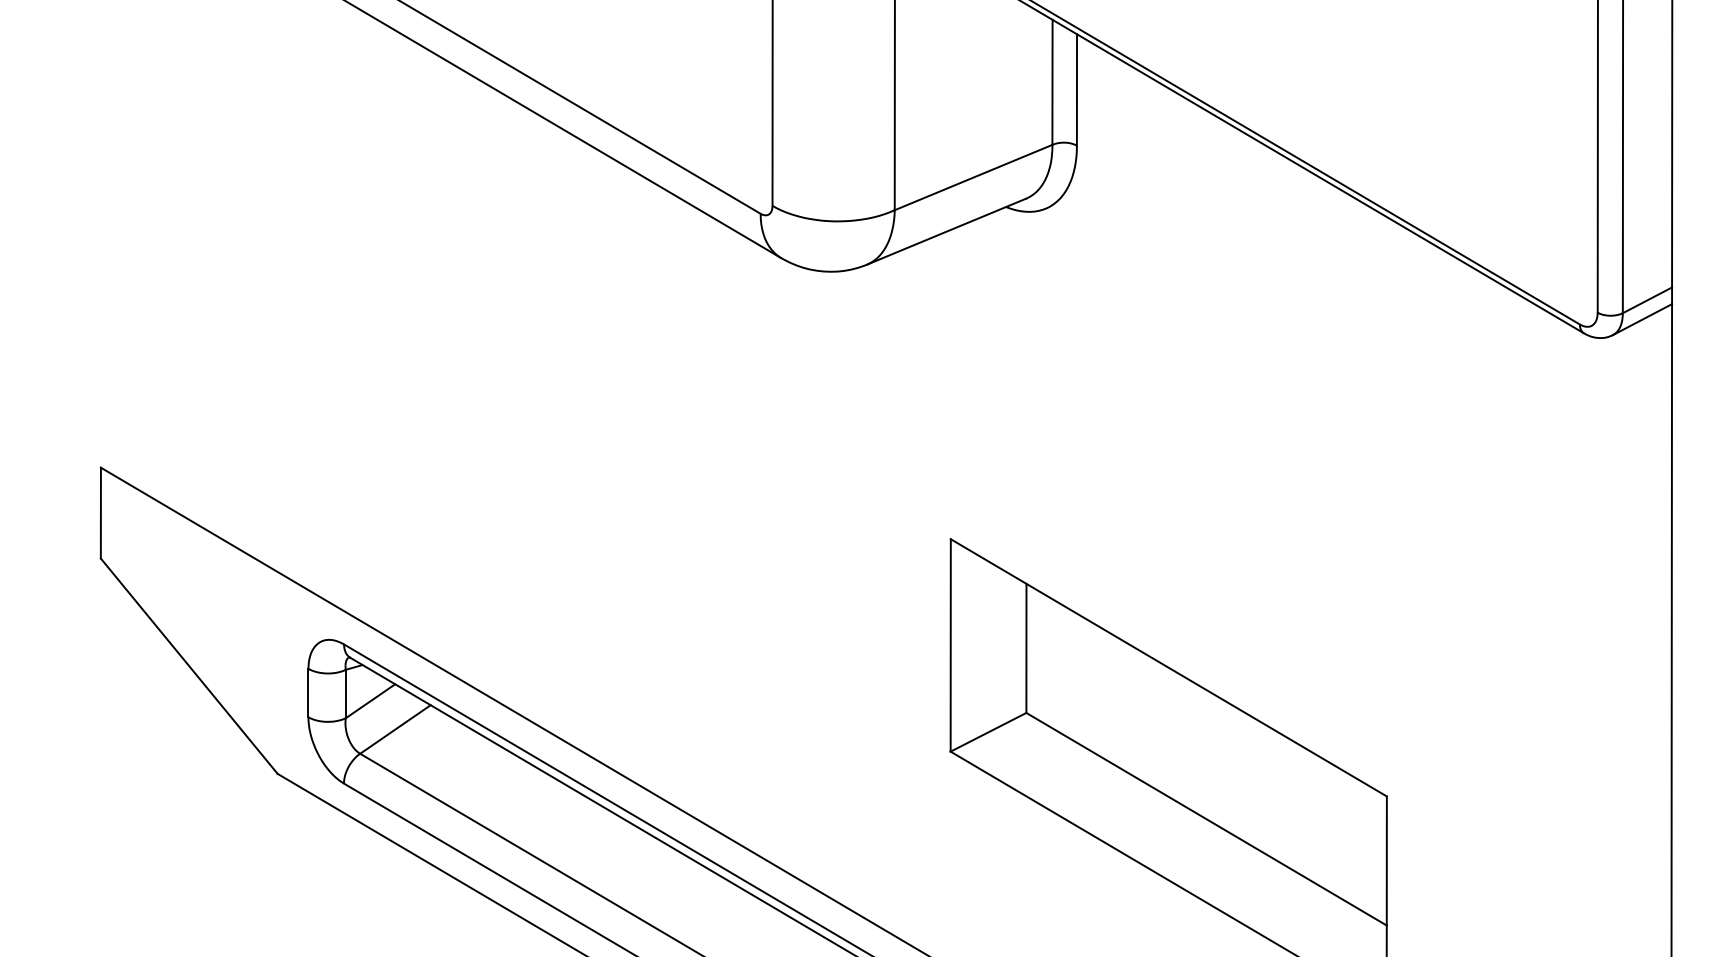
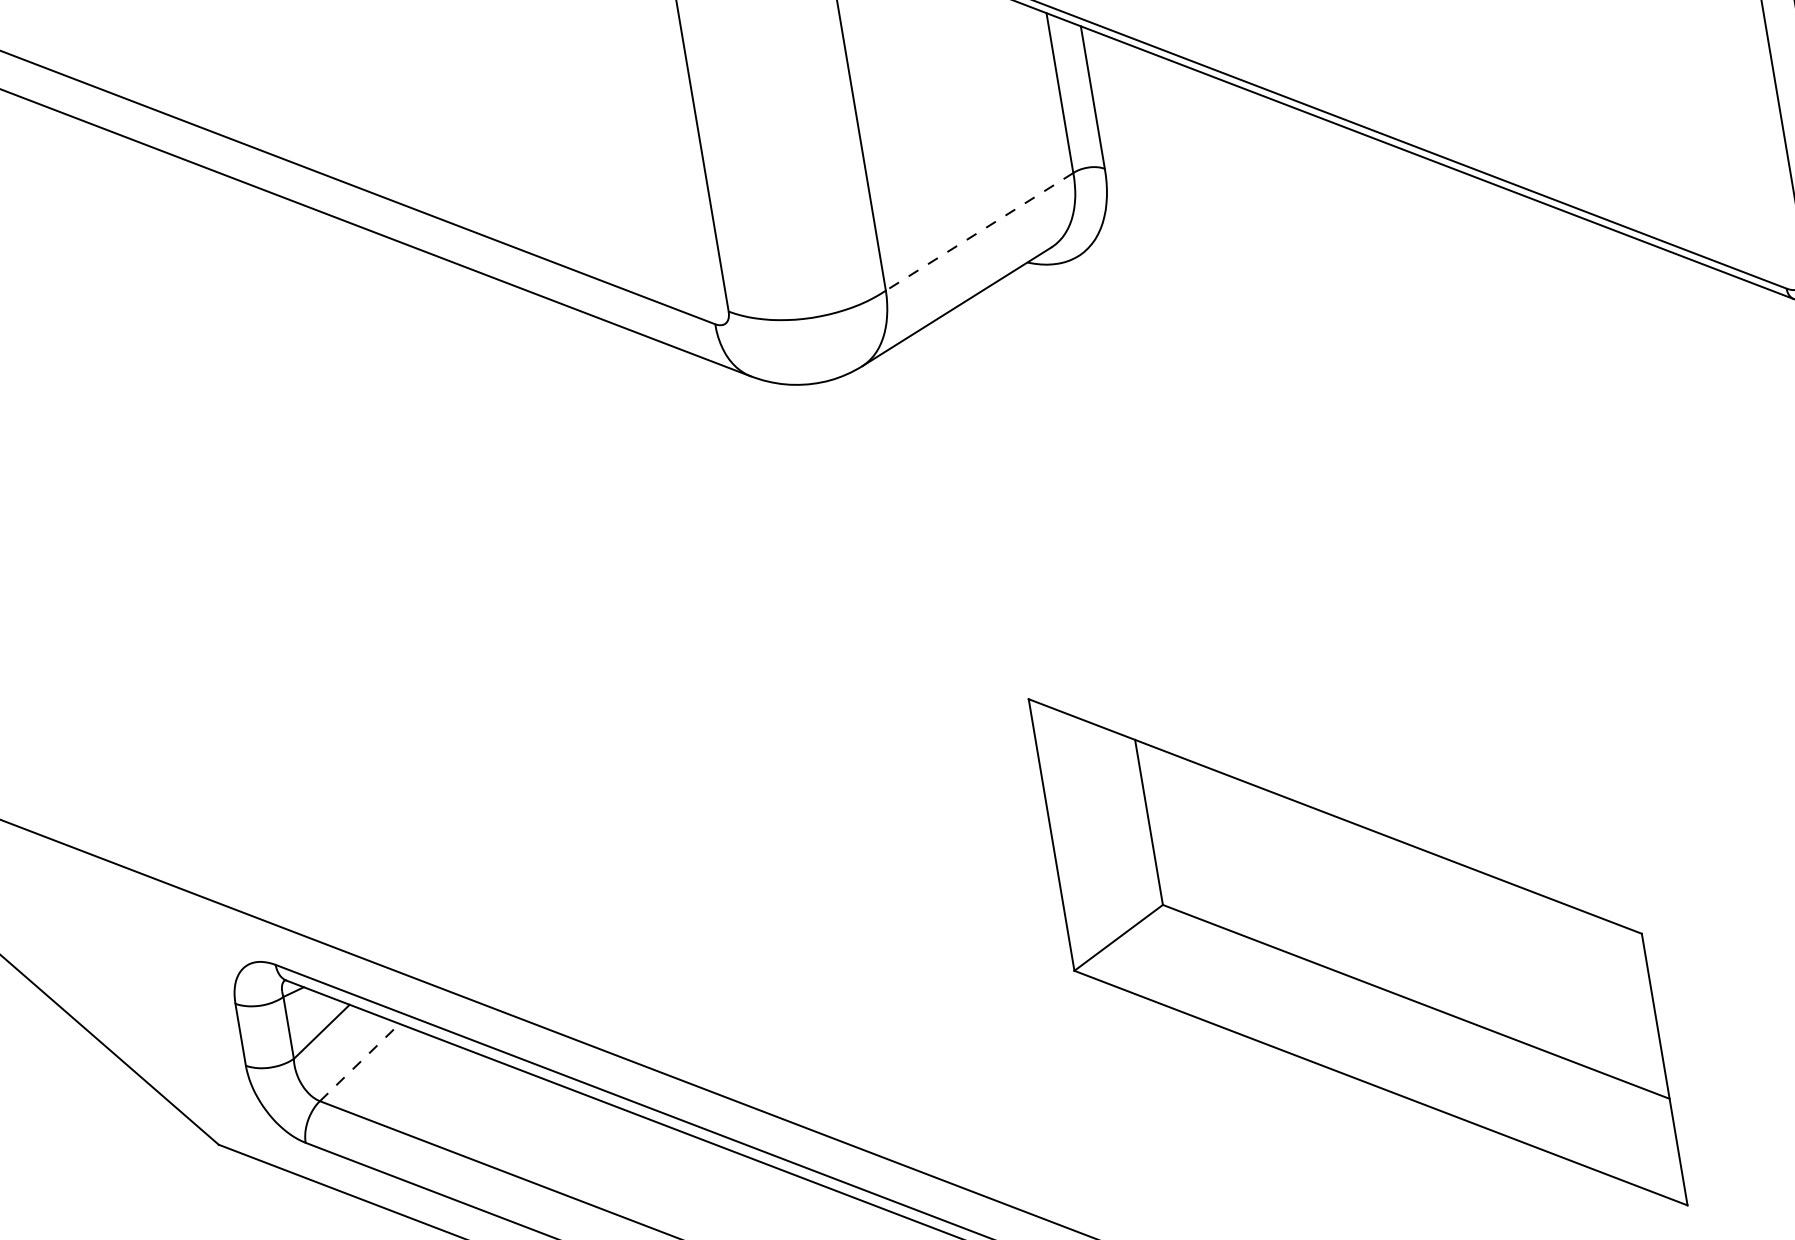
line: (973, 177) -> (979, 231), solid -> dashed
line: (395, 729) -> (359, 1062), solid -> dashed

